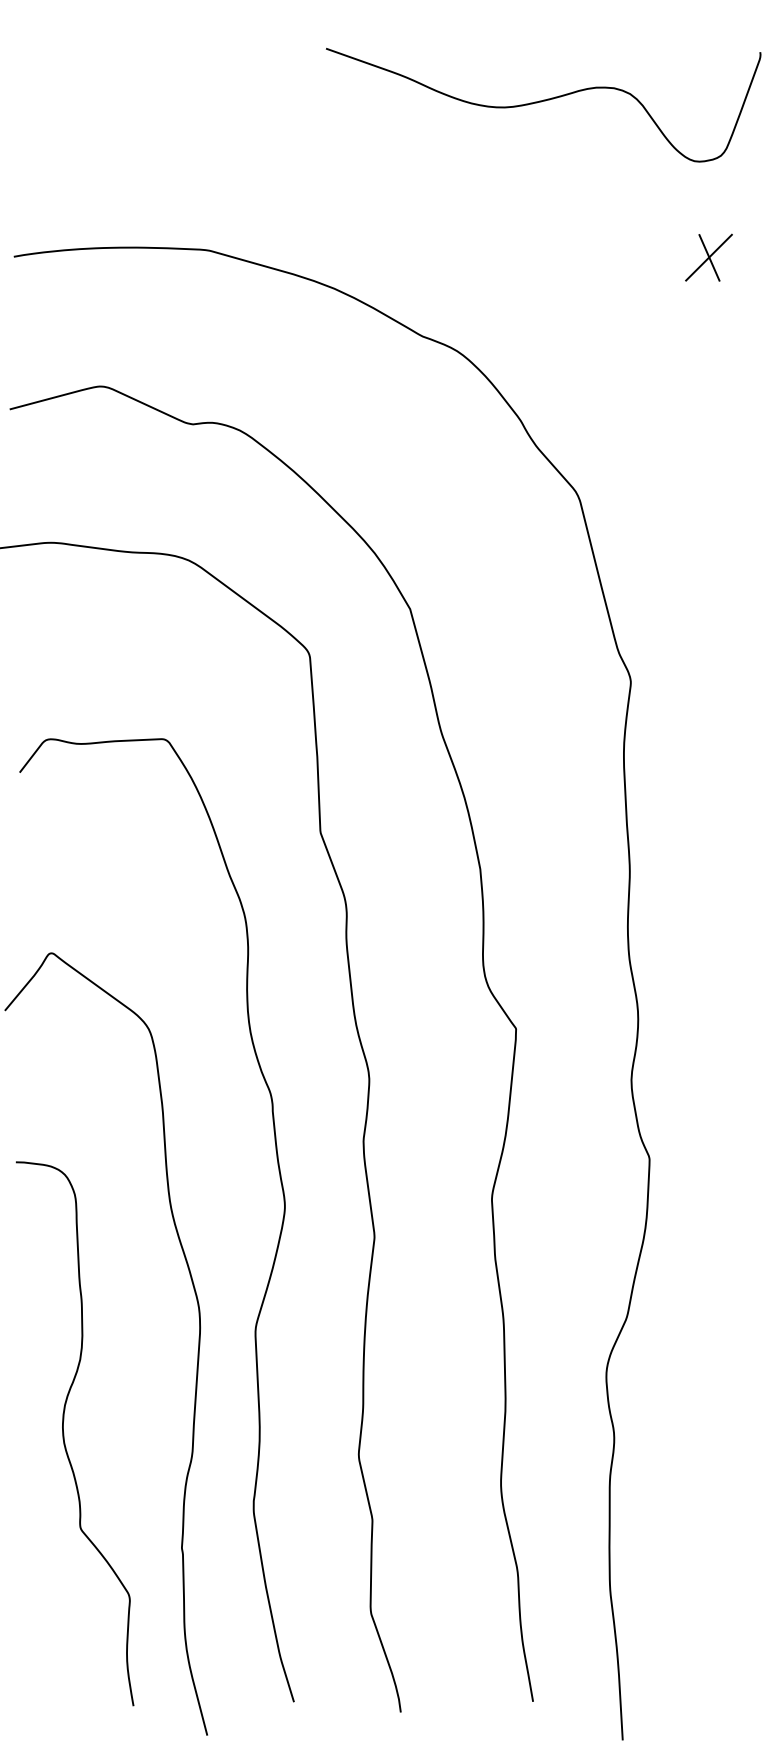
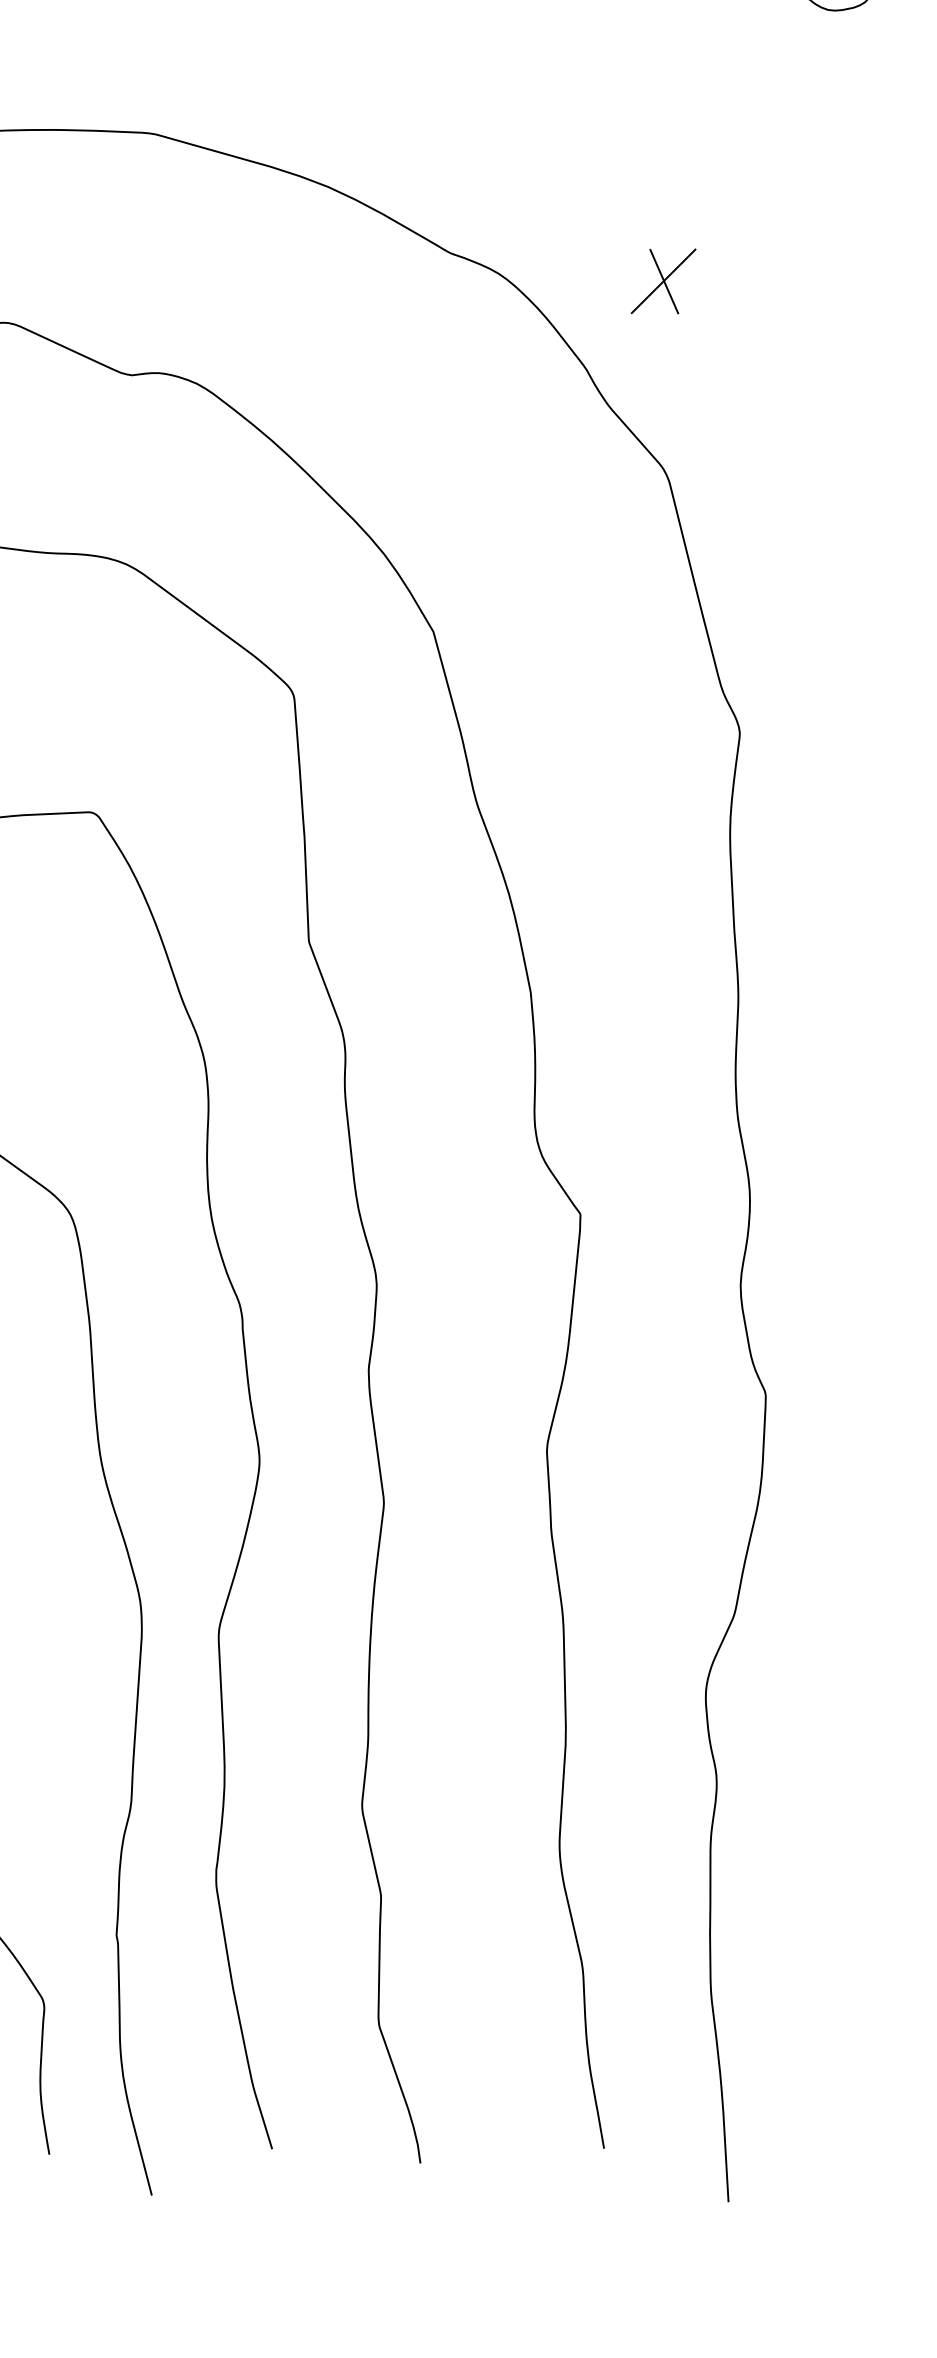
part: (708, 257) -> (662, 281), moved

